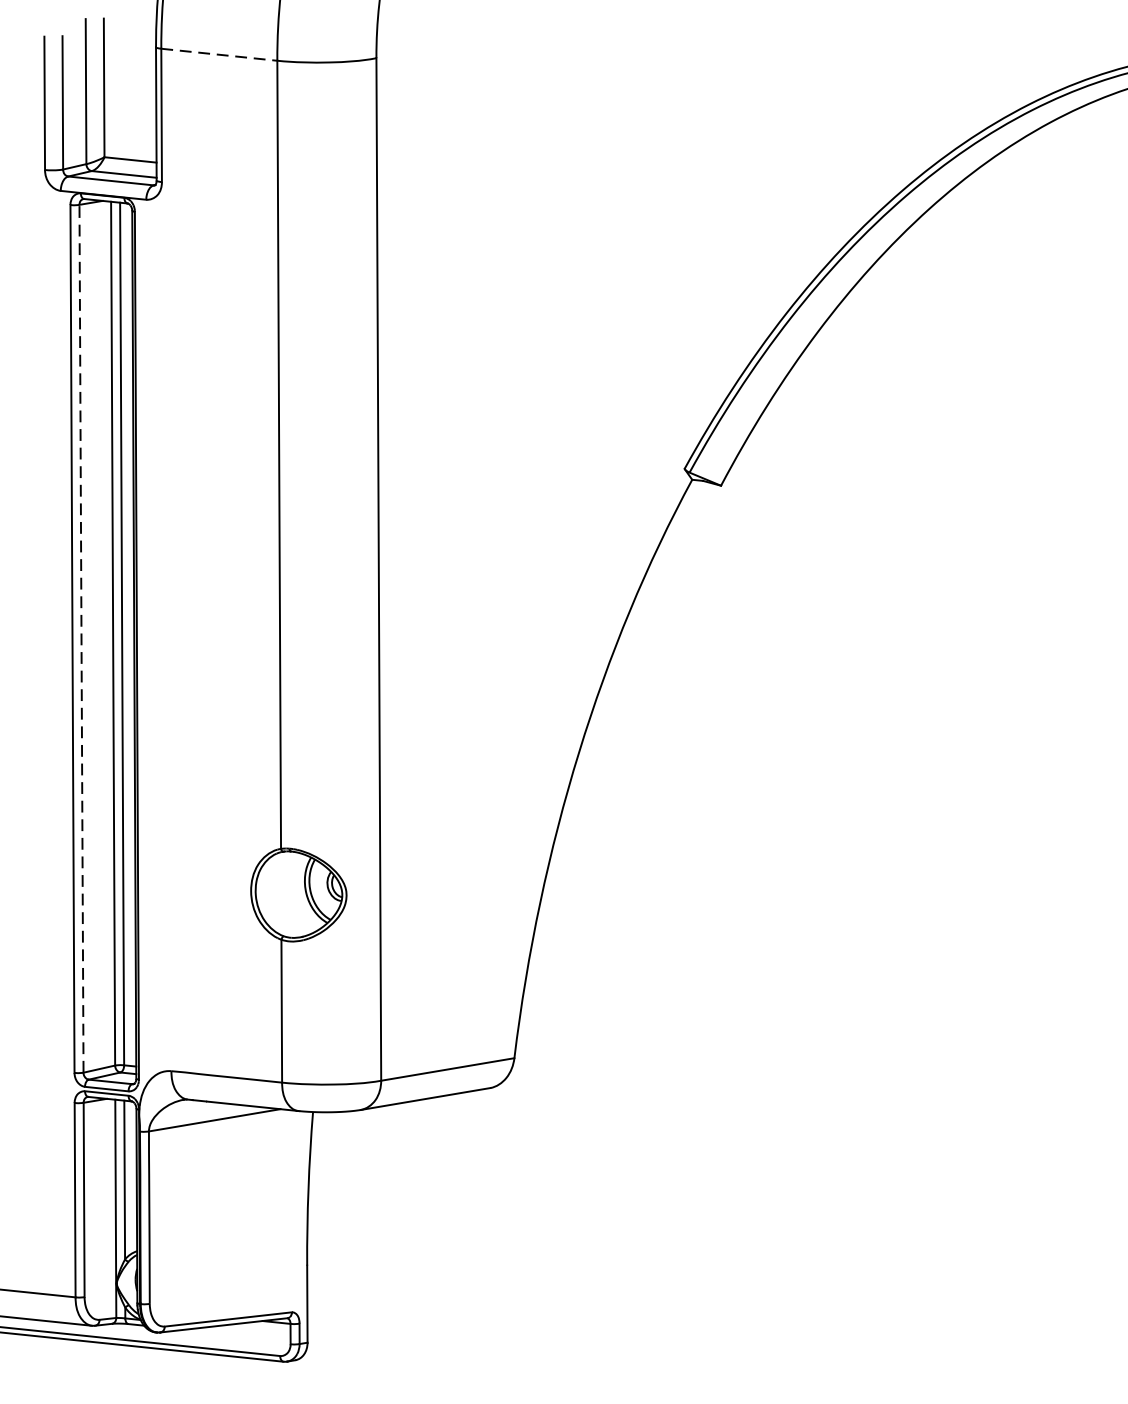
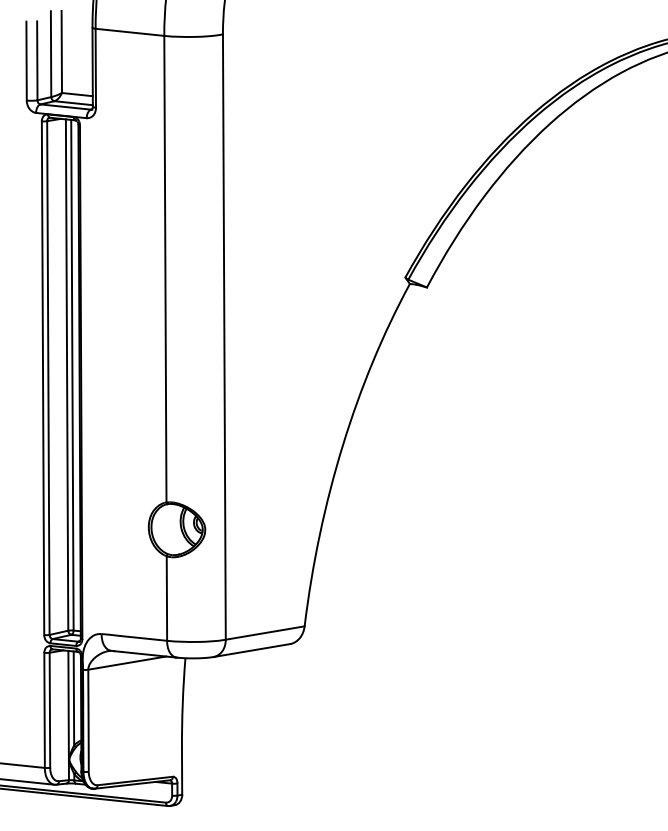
line: (218, 54) -> (129, 32), dashed -> solid
line: (81, 639) -> (48, 378), dashed -> solid

